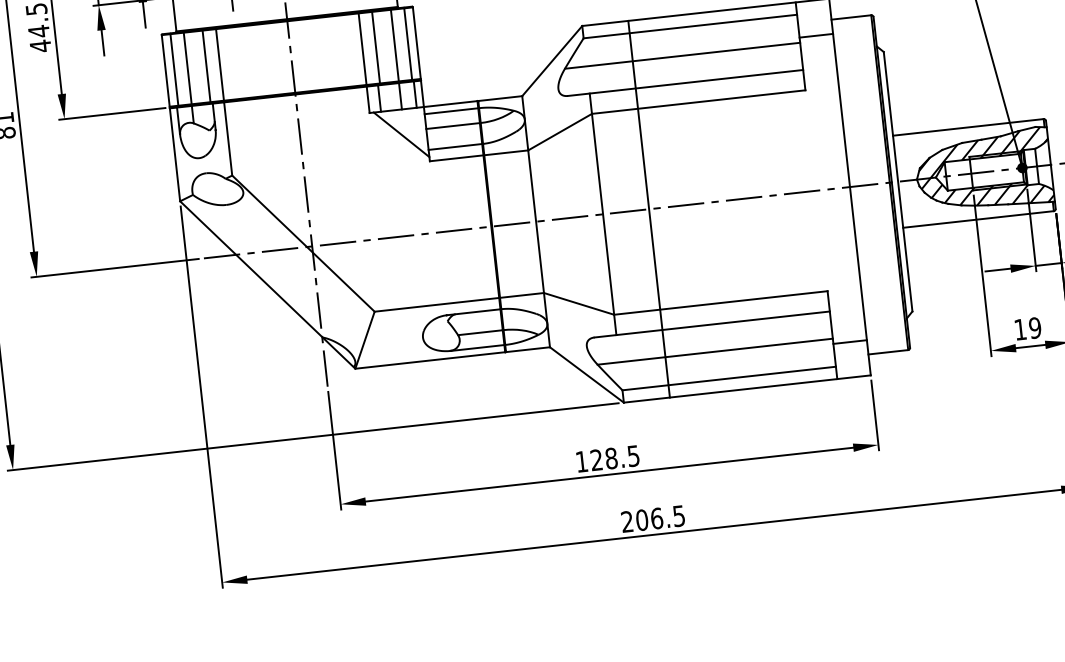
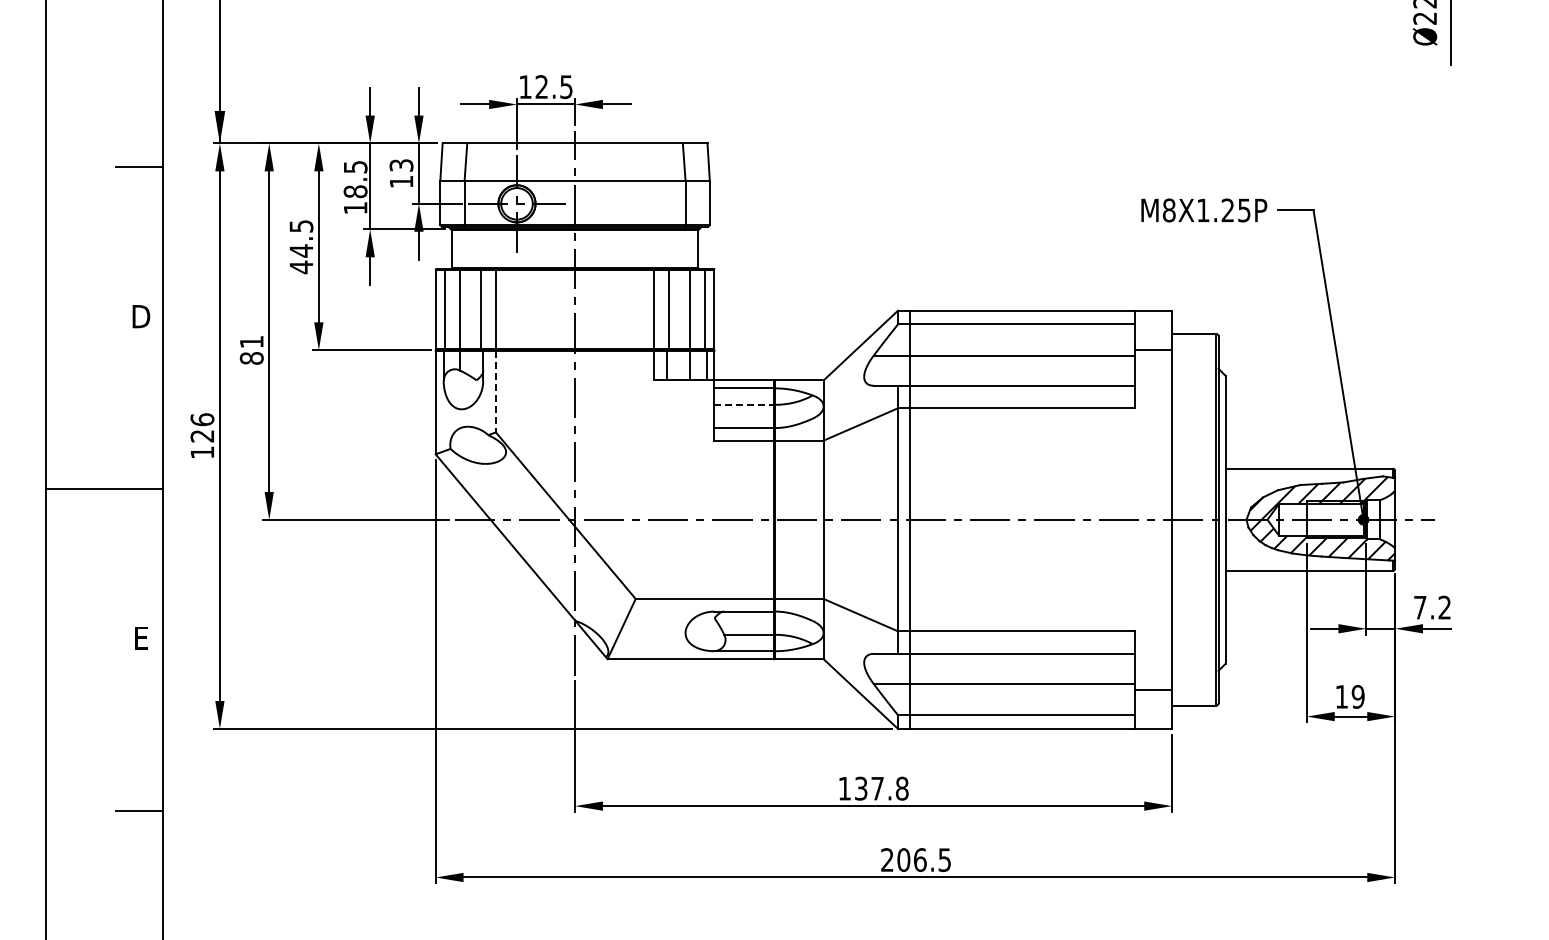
line: (454, 125) -> (745, 404), solid -> dashed
line: (401, 135) -> (686, 408), removed
line: (227, 138) -> (495, 391), solid -> dashed
line: (649, 208) -> (910, 519), moved
text: (614, 457) -> (881, 788), 128.5 -> 137.8

